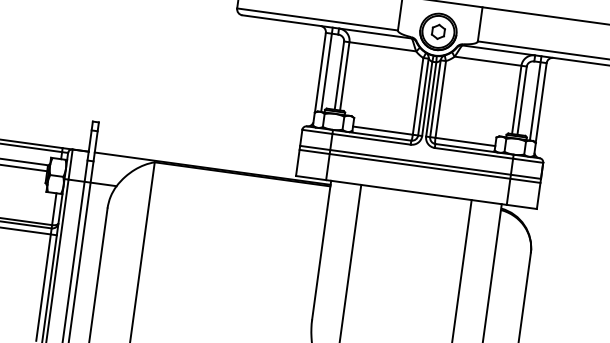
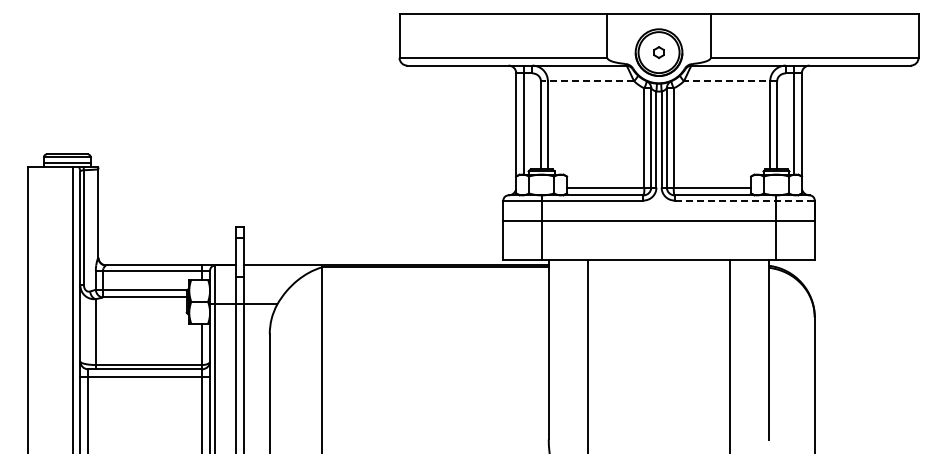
part: (438, 31) -> (658, 52), size x0.6
line: (380, 46) -> (587, 81), solid -> dashed
line: (490, 61) -> (730, 81), solid -> dashed
line: (489, 155) -> (745, 200), solid -> dashed
line: (419, 166) -> (658, 226), removed

